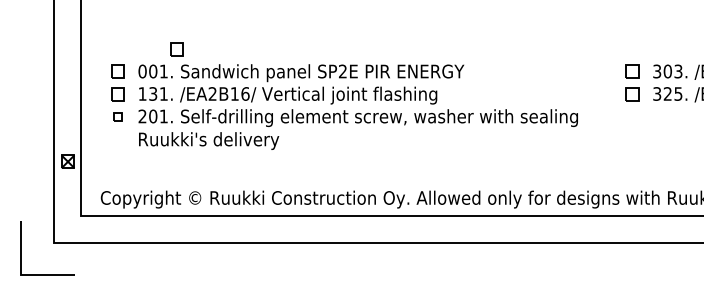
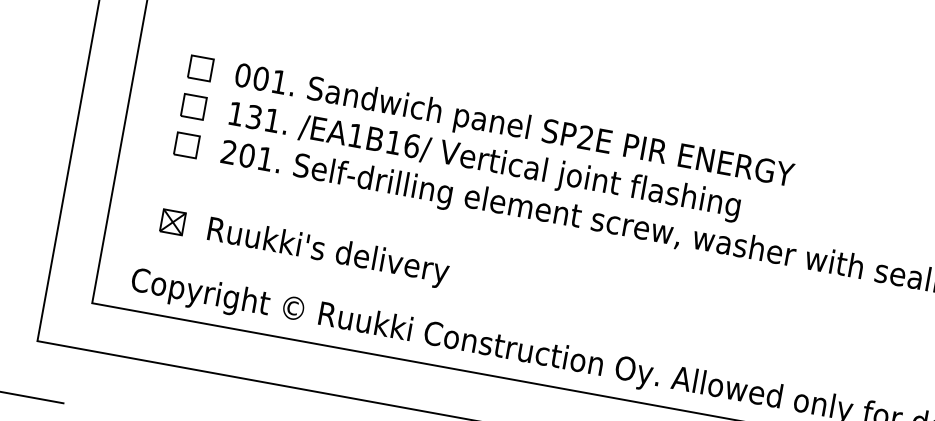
part: (176, 49) -> (307, 48), removed
text: (212, 93) -> (355, 134), /EA2B16/ -> /EA1B16/
part: (117, 116) -> (186, 144), size x1.67
text: (209, 140) -> (329, 251), moved
part: (67, 161) -> (172, 221), moved

